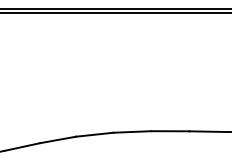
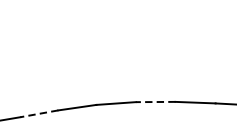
line: (132, 131) -> (155, 101), solid -> dashed
line: (21, 147) -> (38, 114), solid -> dashed

